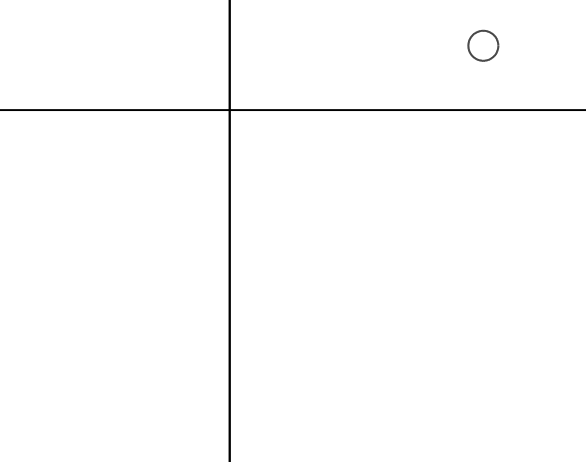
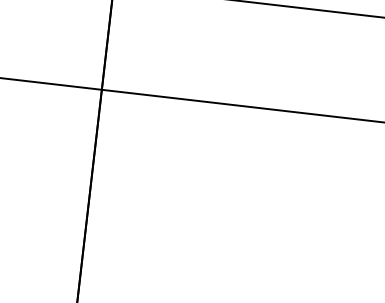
part: (483, 45) -> (311, 61), removed

